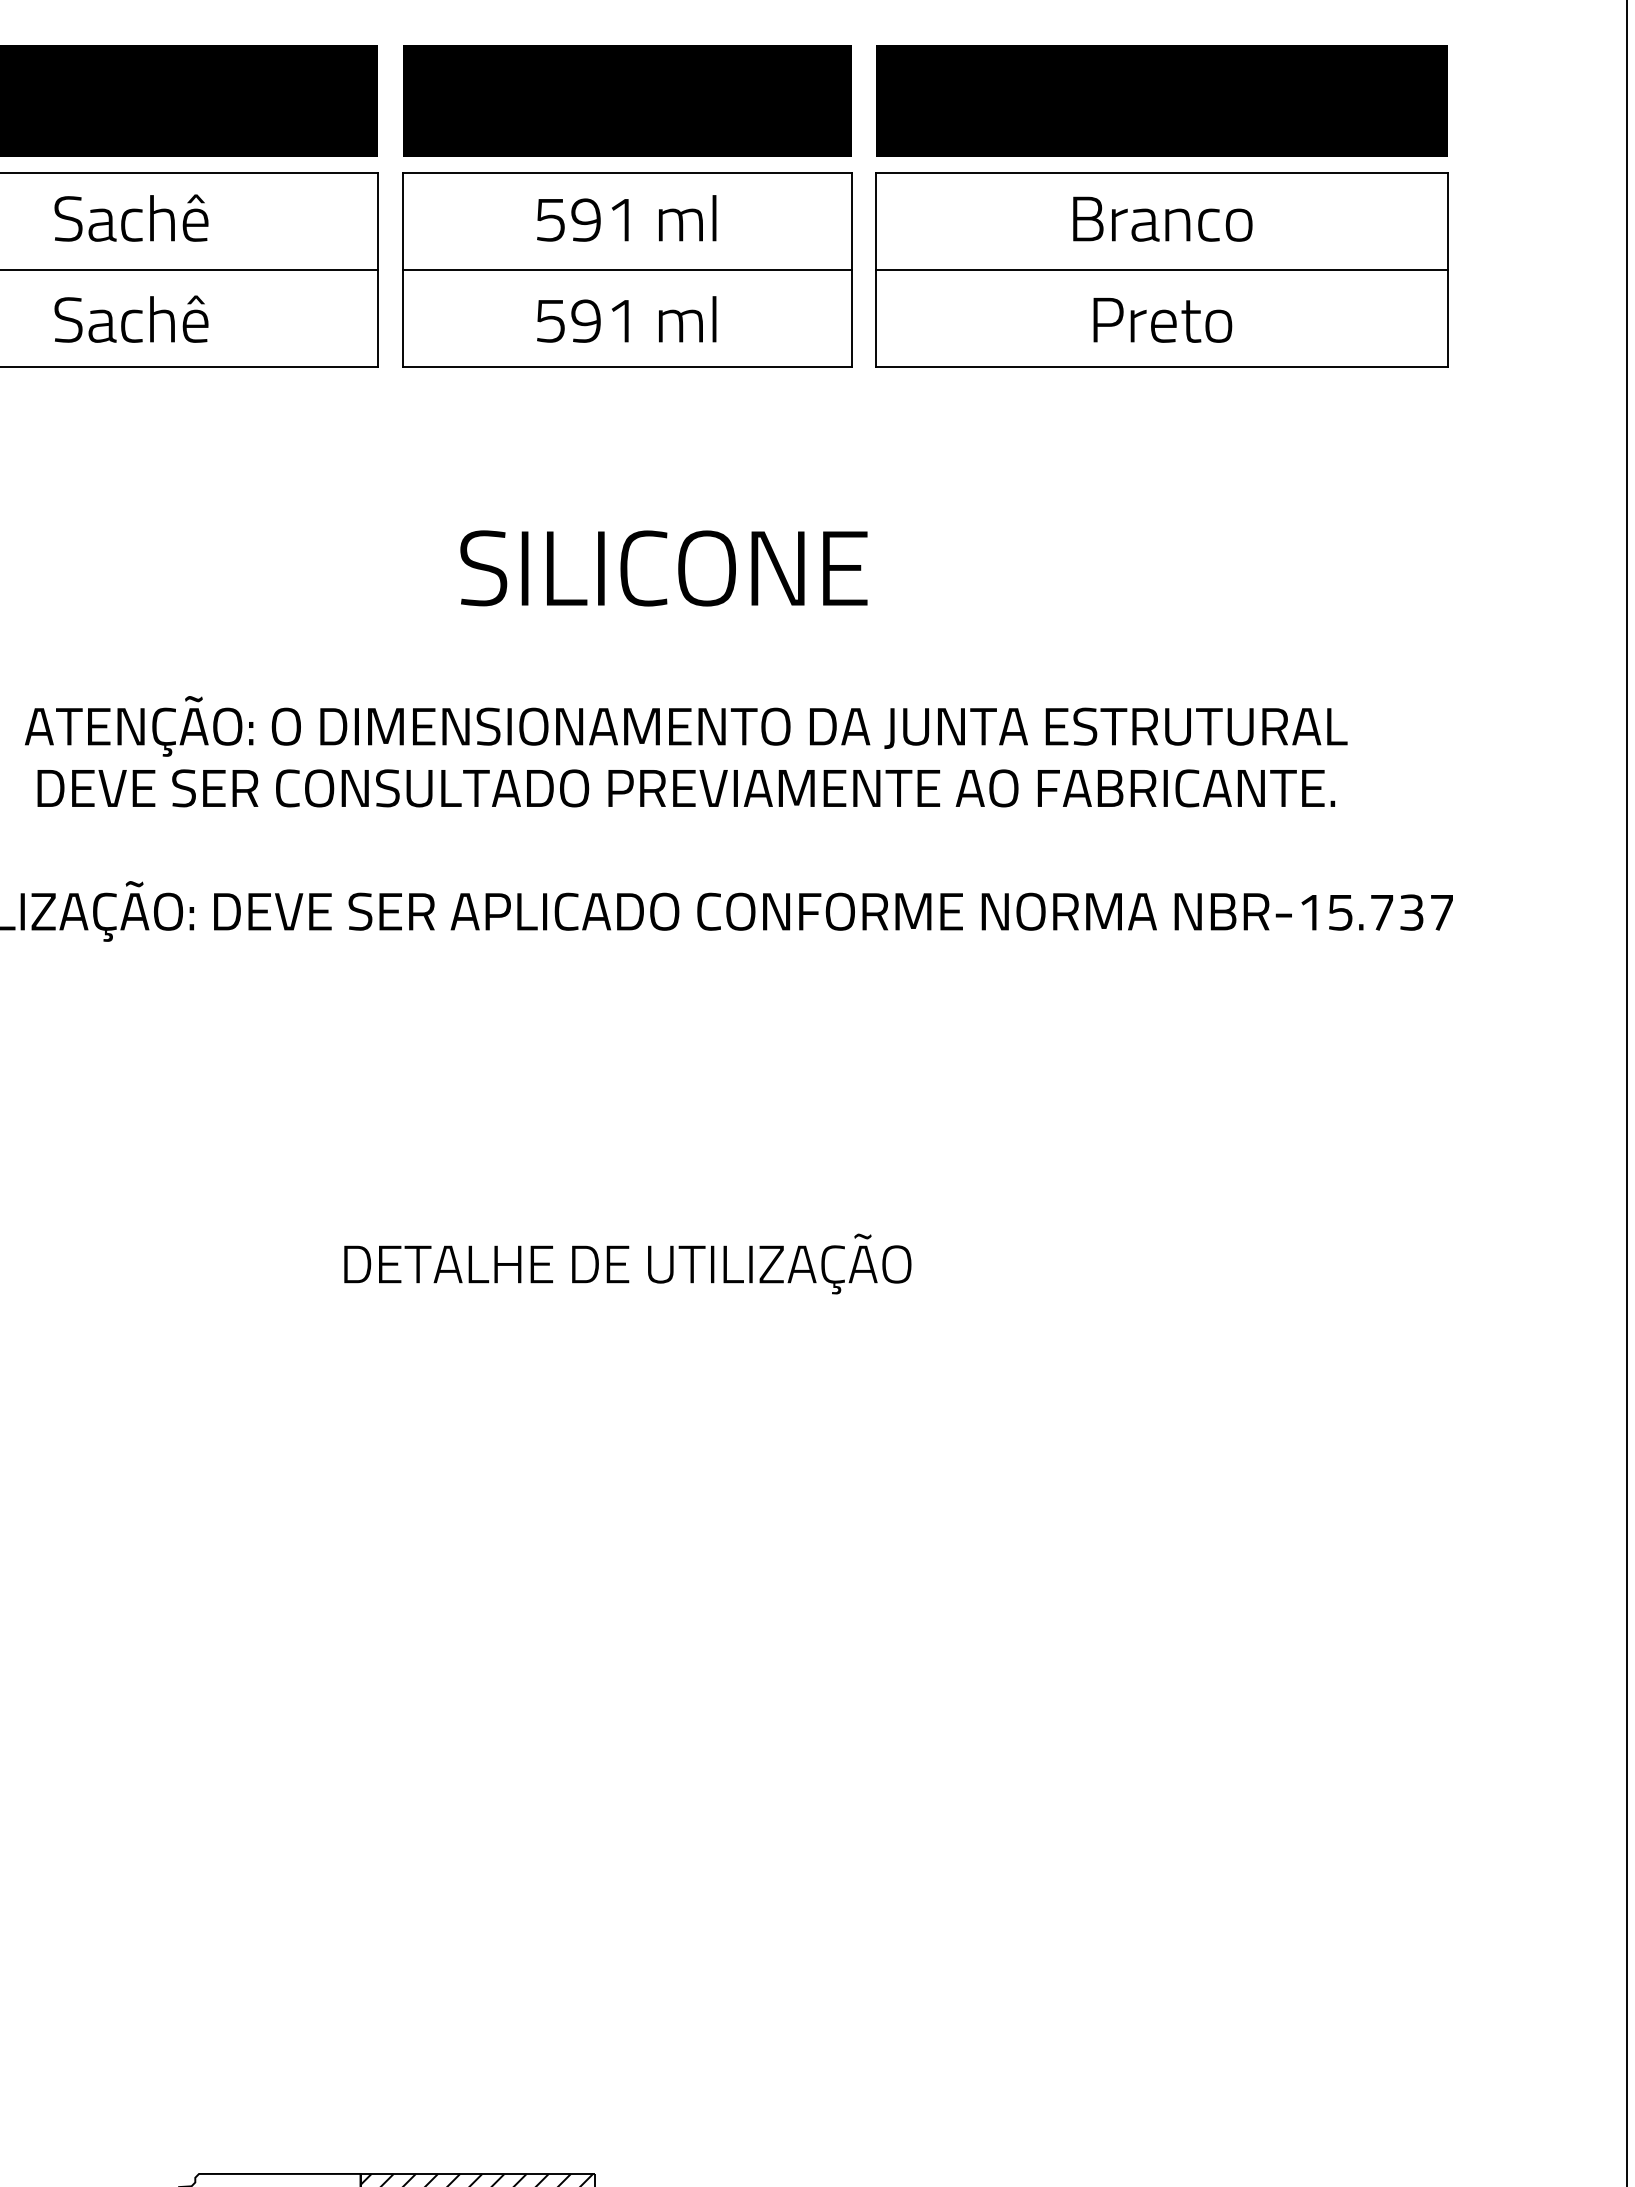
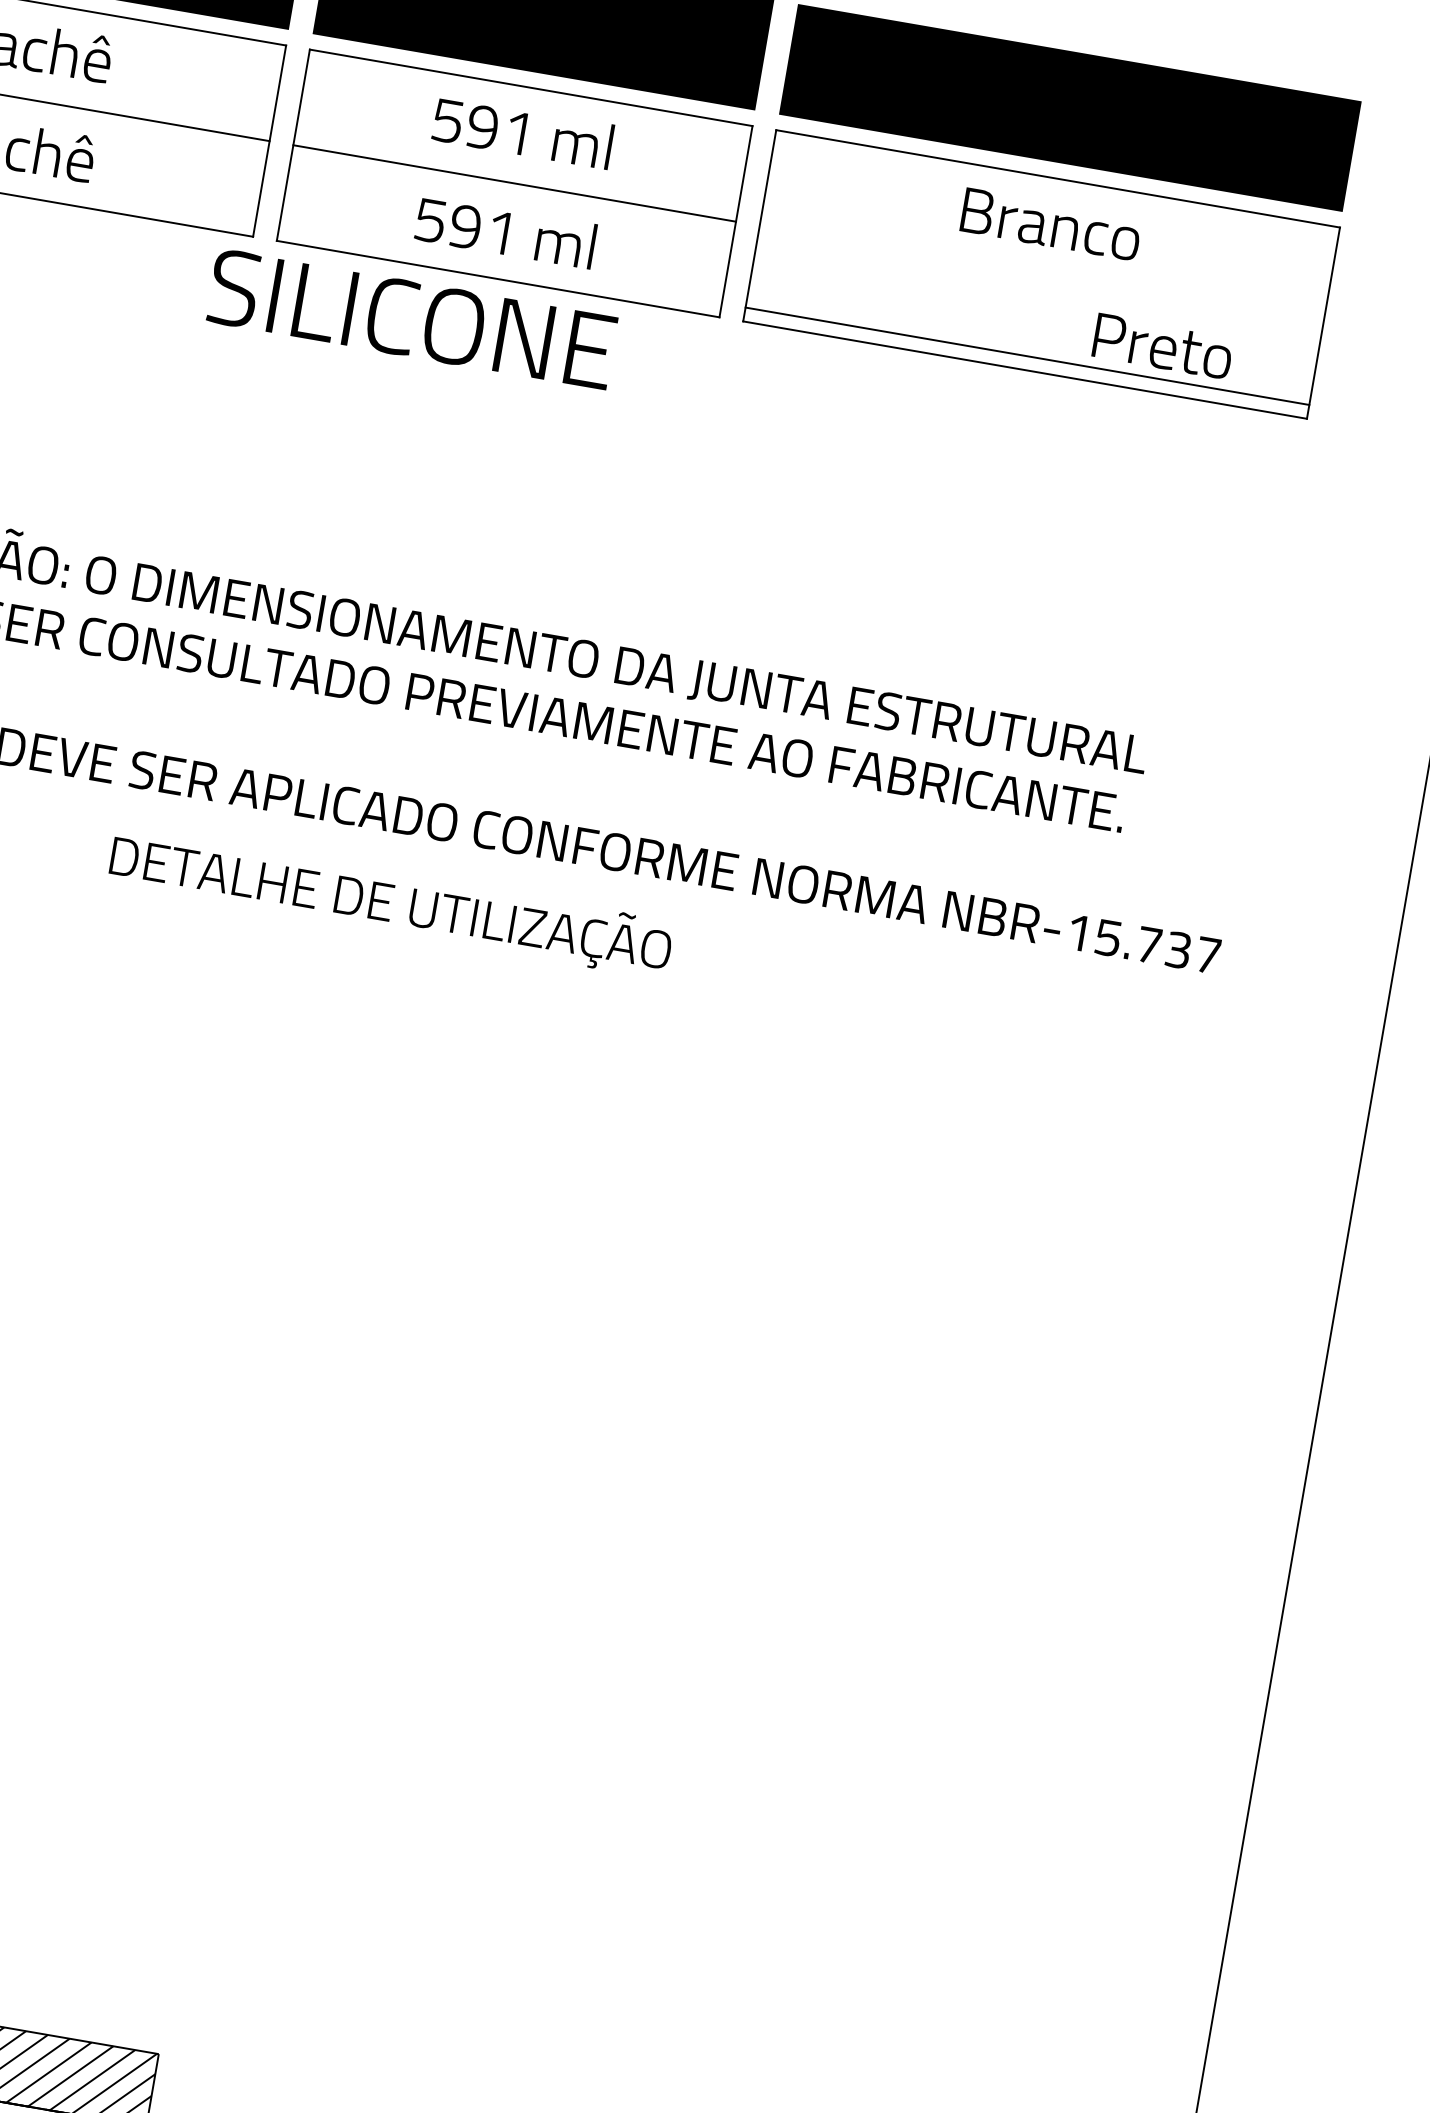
line: (1161, 270) -> (1027, 356), moved
text: (1162, 320) -> (1162, 346), moved
text: (663, 568) -> (411, 319), moved
text: (627, 1263) -> (390, 902), moved

